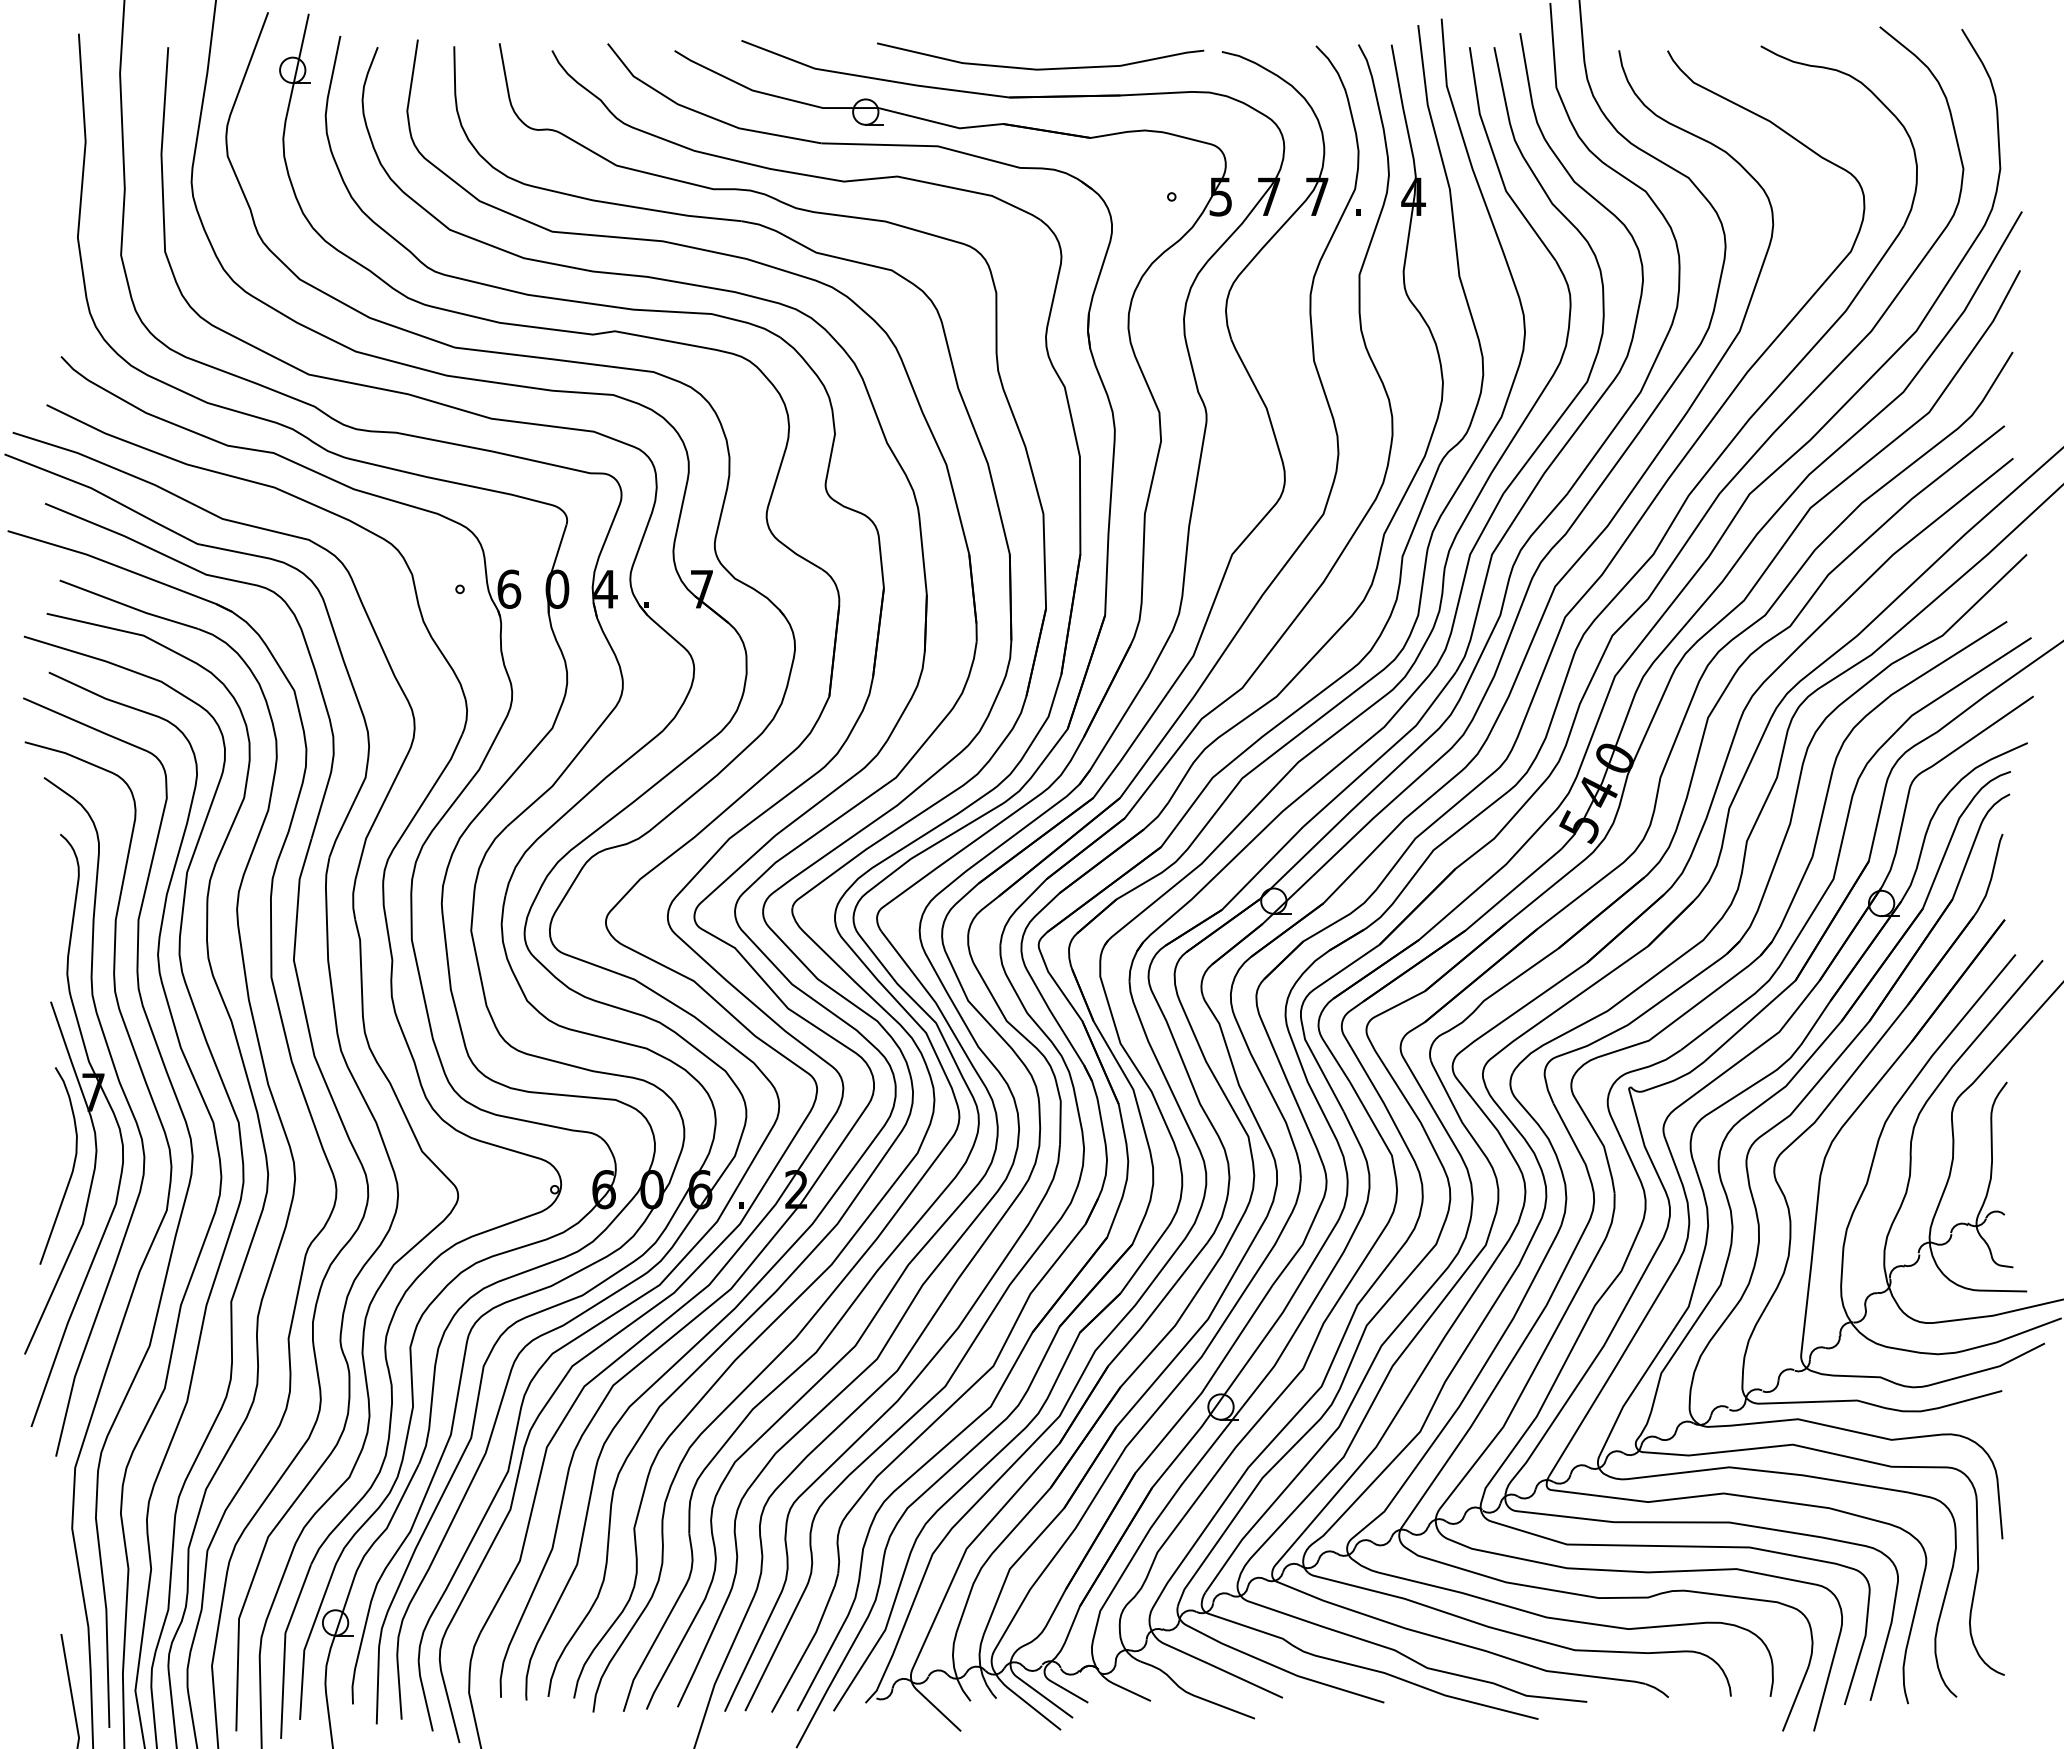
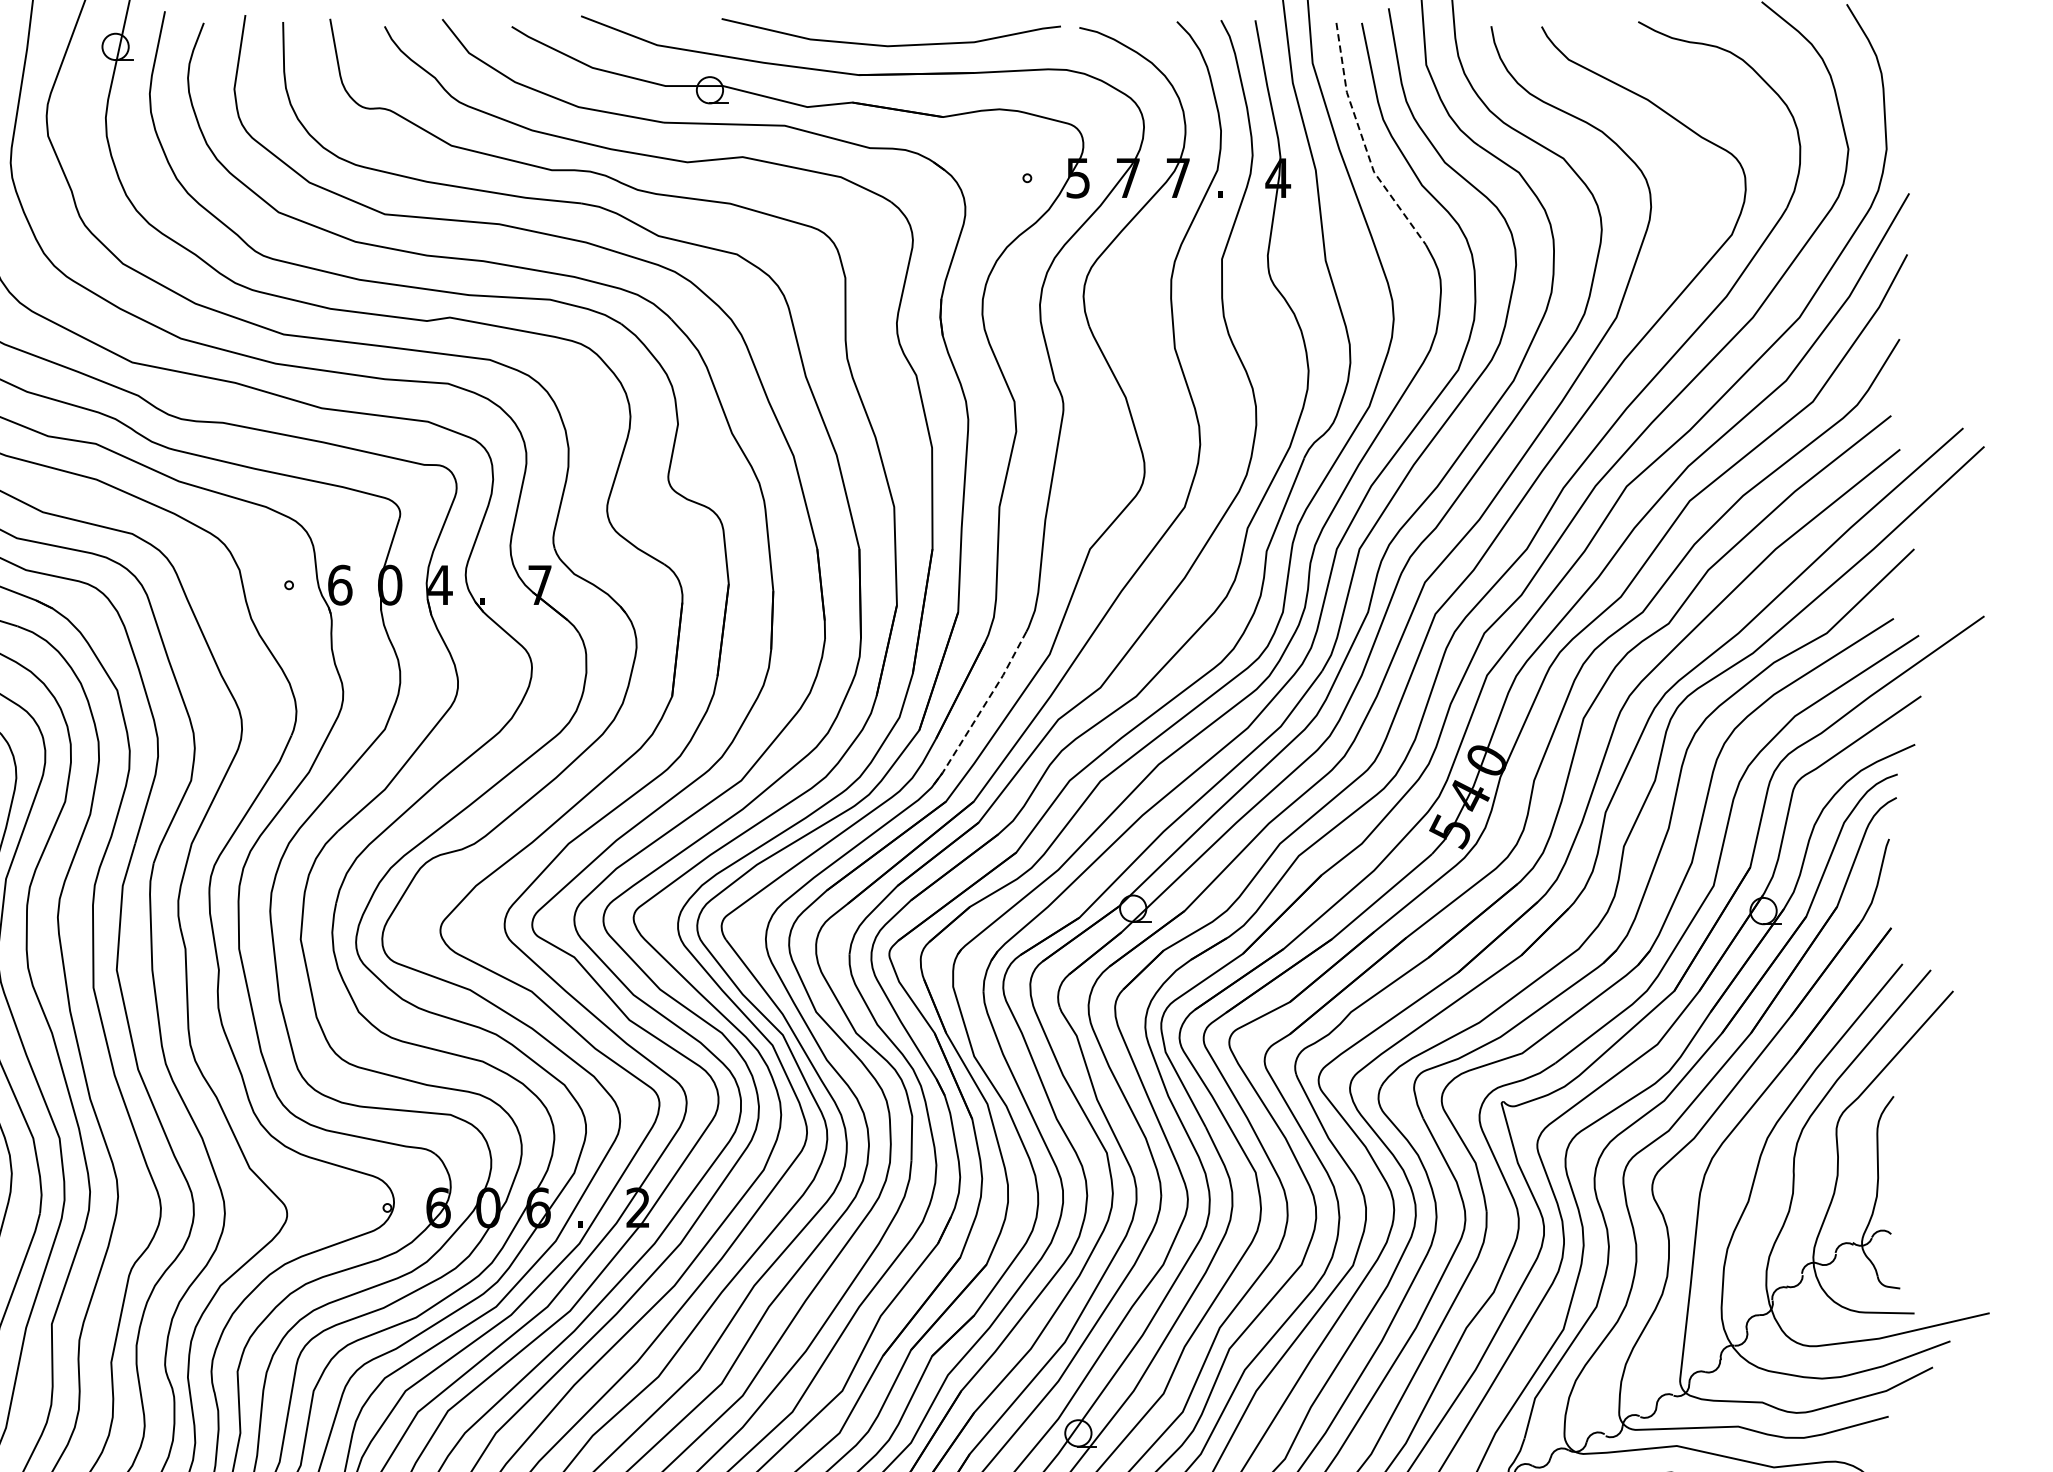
line: (1495, 161) -> (1363, 141), solid -> dashed
line: (1126, 710) -> (980, 710), solid -> dashed

